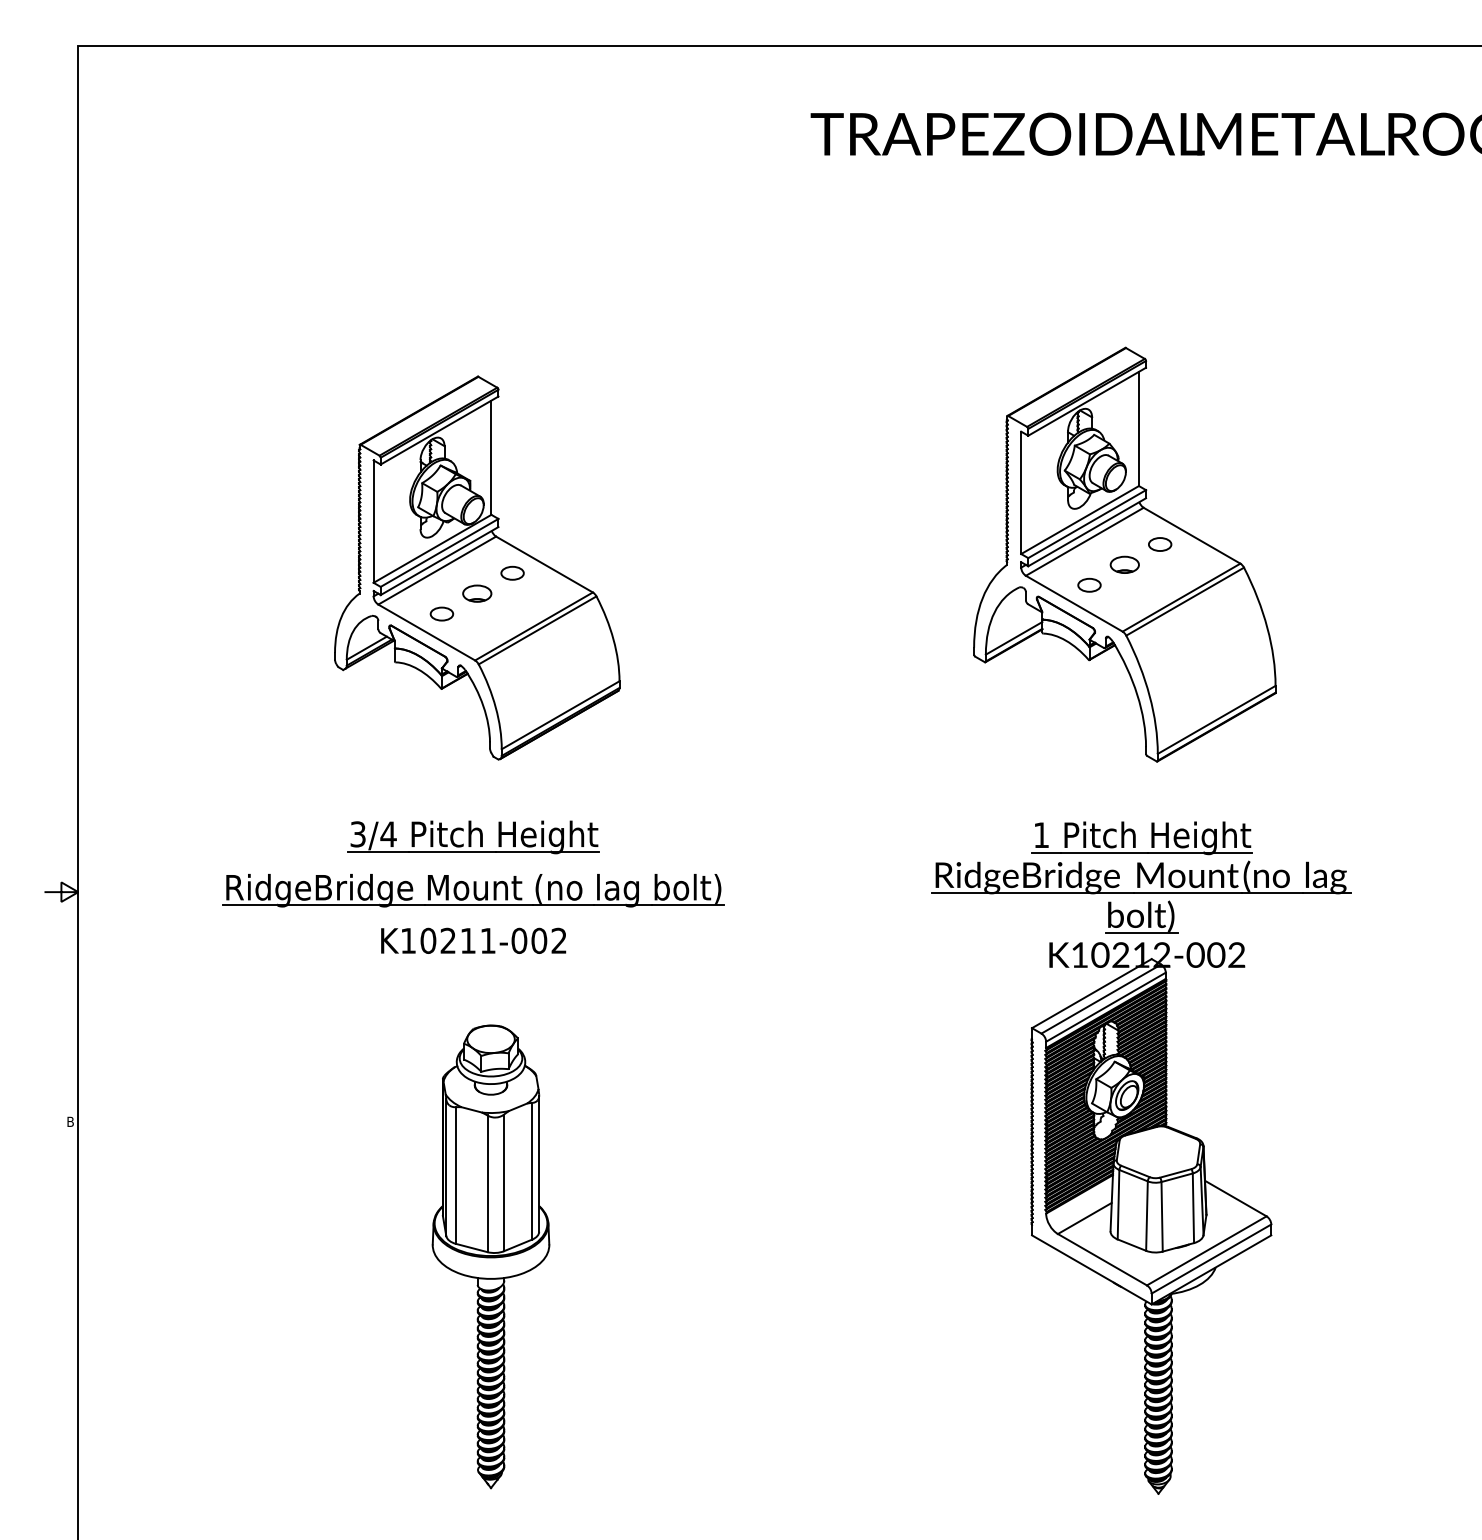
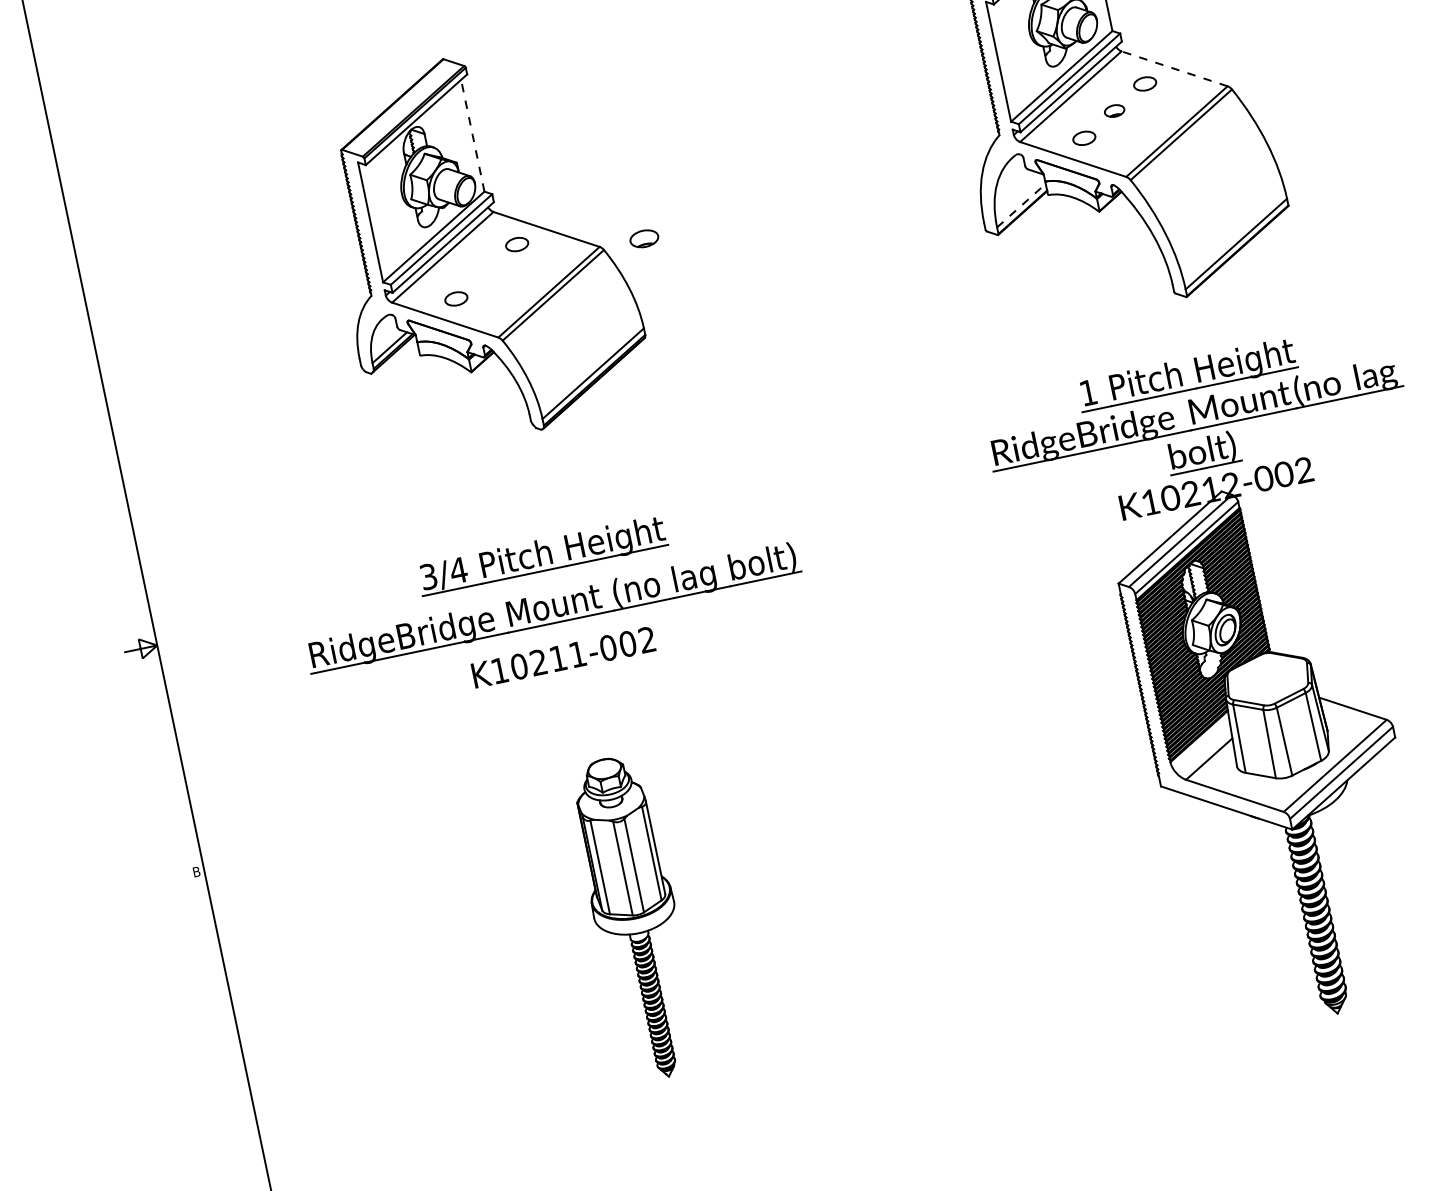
line: (491, 457) -> (472, 135), solid -> dashed
line: (1192, 535) -> (1174, 68), solid -> dashed
part: (1124, 564) -> (1114, 110), size x0.7
part: (477, 593) -> (644, 238), moved
line: (1014, 638) -> (1021, 205), solid -> dashed
part: (473, 886) -> (552, 604), moved
part: (490, 1256) -> (635, 917), size x0.7

